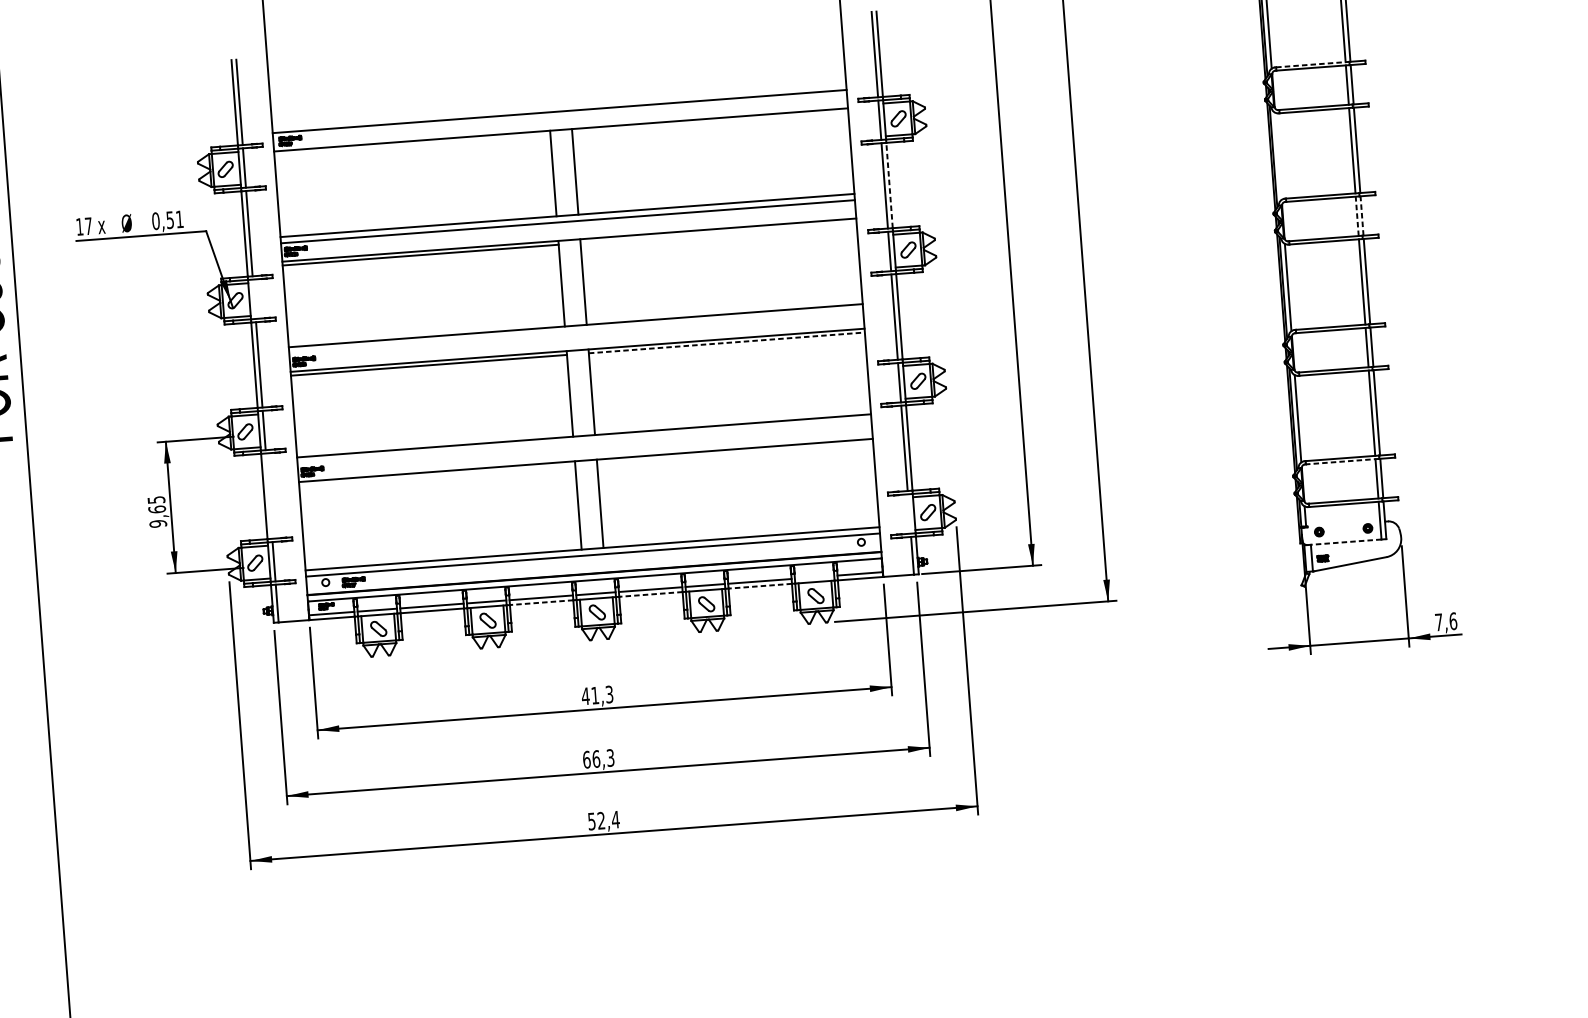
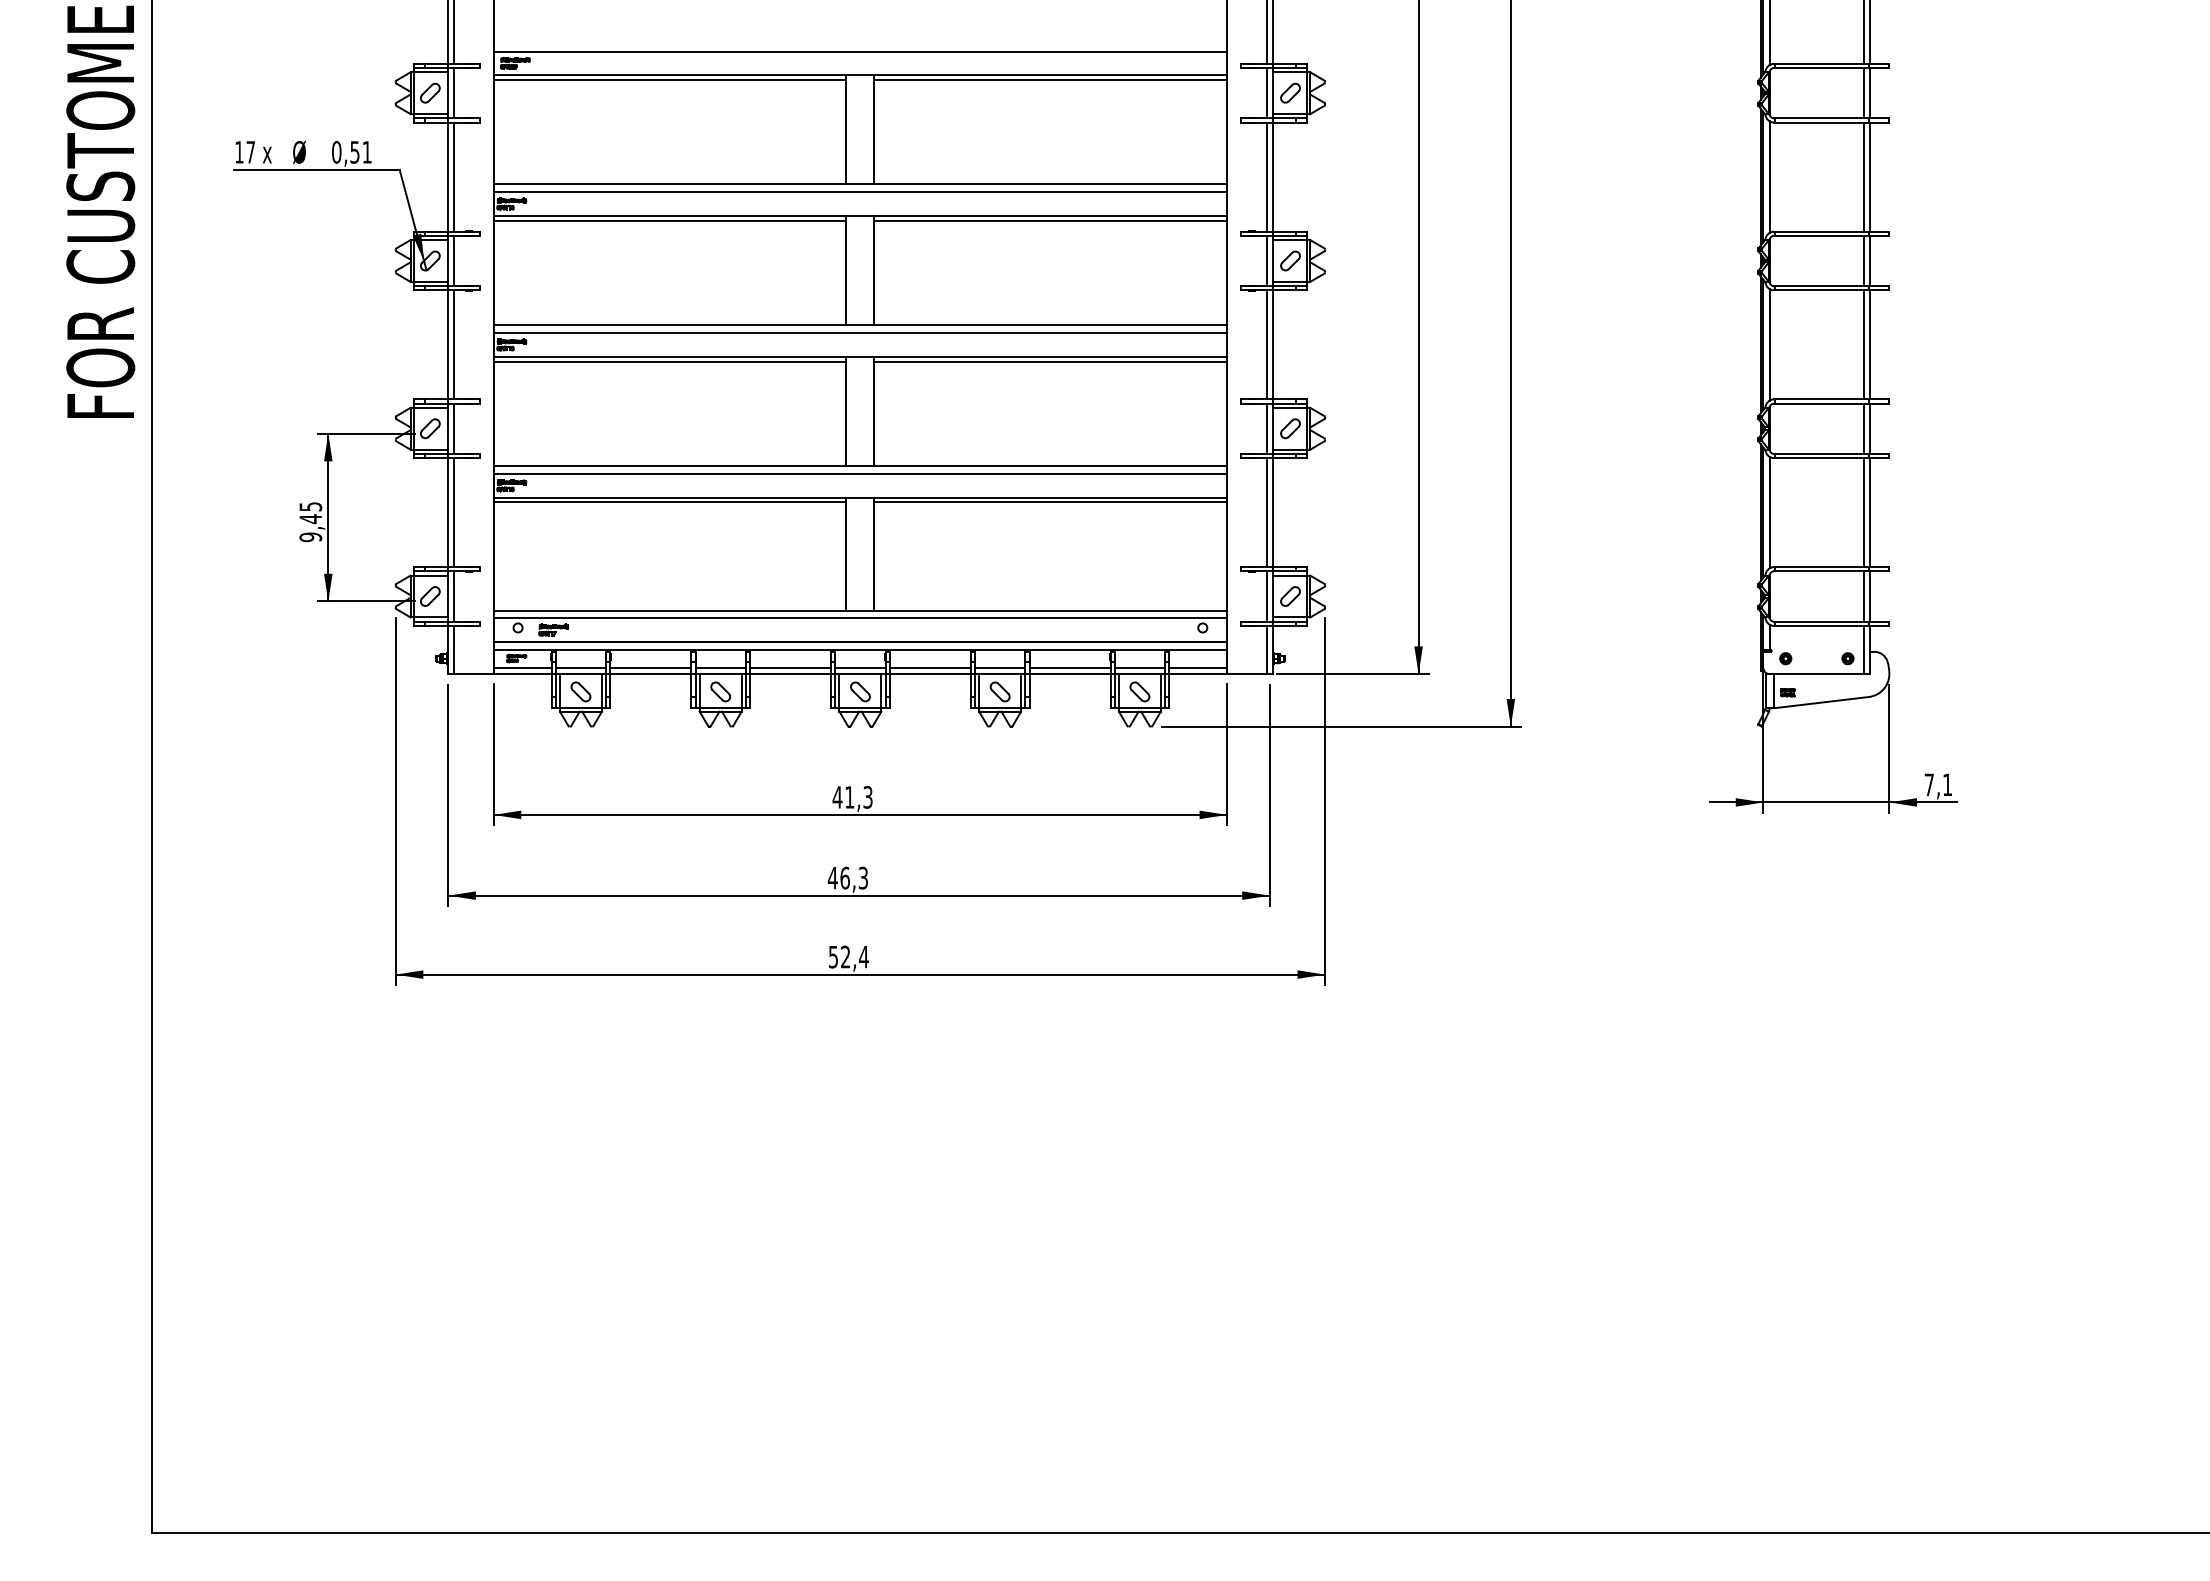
line: (1313, 64) -> (1822, 63), dashed -> solid
line: (710, 122) -> (1050, 79), added
line: (411, 144) -> (669, 79), added
line: (1278, 155) -> (1769, 176), added
line: (889, 185) -> (1272, 177), dashed -> solid
line: (1357, 215) -> (1864, 260), dashed -> solid
line: (1362, 215) -> (1870, 260), dashed -> solid
line: (718, 232) -> (1050, 220), added
line: (254, 298) -> (454, 260), added
line: (576, 332) -> (860, 333), added
line: (727, 342) -> (1051, 361), dashed -> solid
line: (584, 442) -> (860, 474), added
line: (734, 453) -> (1050, 502), added
line: (1342, 461) -> (1822, 571), dashed -> solid
line: (436, 475) -> (669, 502), added
line: (269, 496) -> (454, 512), added
text: (157, 509) -> (310, 519), 9,65 -> 9,45
line: (909, 513) -> (1266, 596), added
line: (1344, 542) -> (1816, 674), dashed -> solid
line: (814, 576) -> (1139, 667), added
line: (760, 586) -> (1070, 674), dashed -> solid
line: (651, 594) -> (930, 674), dashed -> solid
line: (541, 602) -> (790, 674), dashed -> solid
text: (1453, 620) -> (1947, 784), 7,6 -> 7,1
text: (586, 759) -> (832, 877), 66,3 -> 46,3

